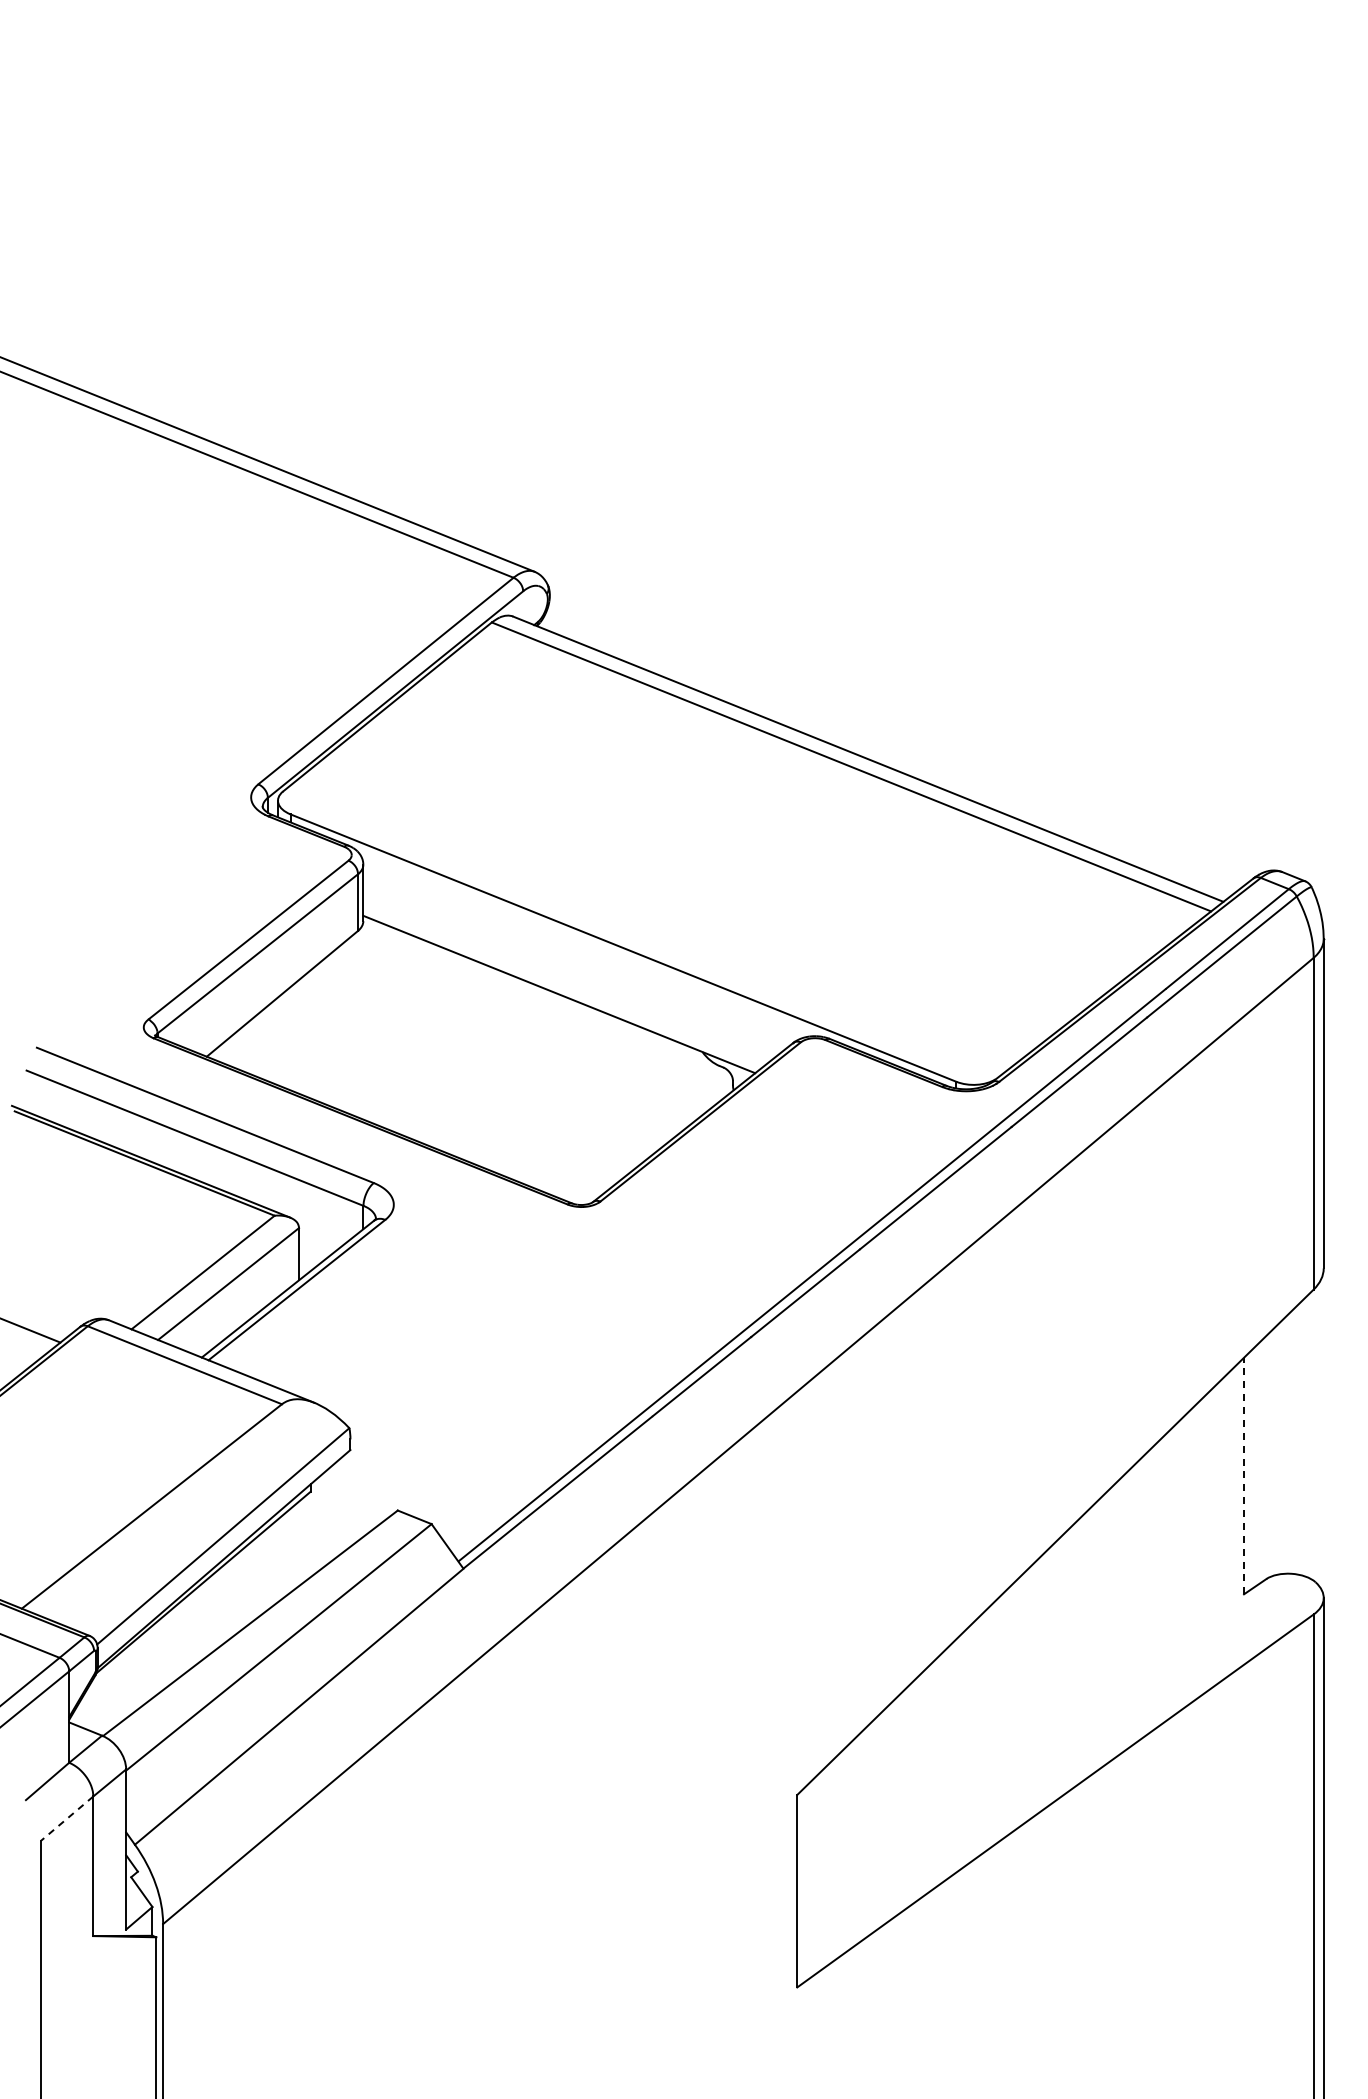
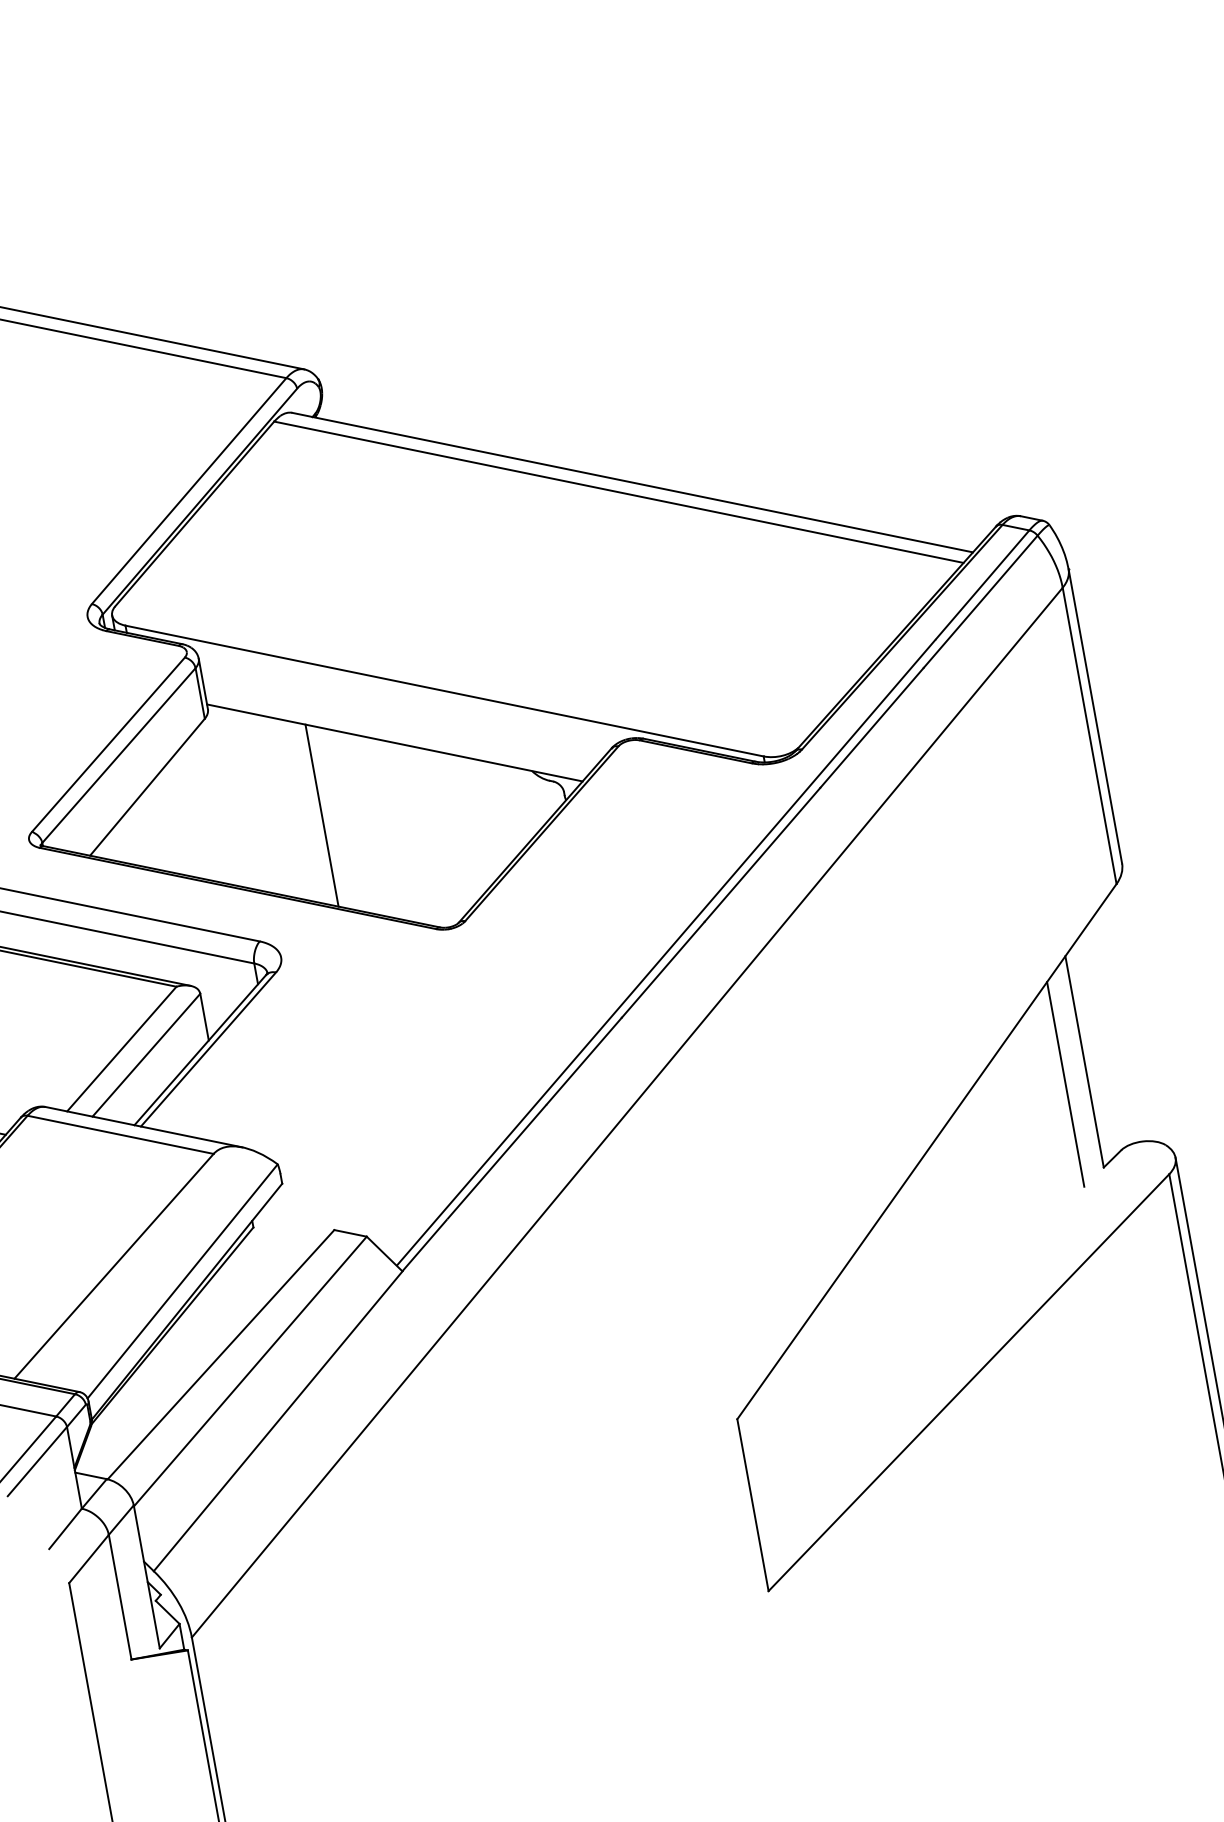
line: (466, 1058) -> (322, 815), added
line: (1244, 1475) -> (1084, 1061), dashed -> solid
line: (1219, 1496) -> (1066, 1084), added
line: (66, 1819) -> (88, 1559), dashed -> solid

